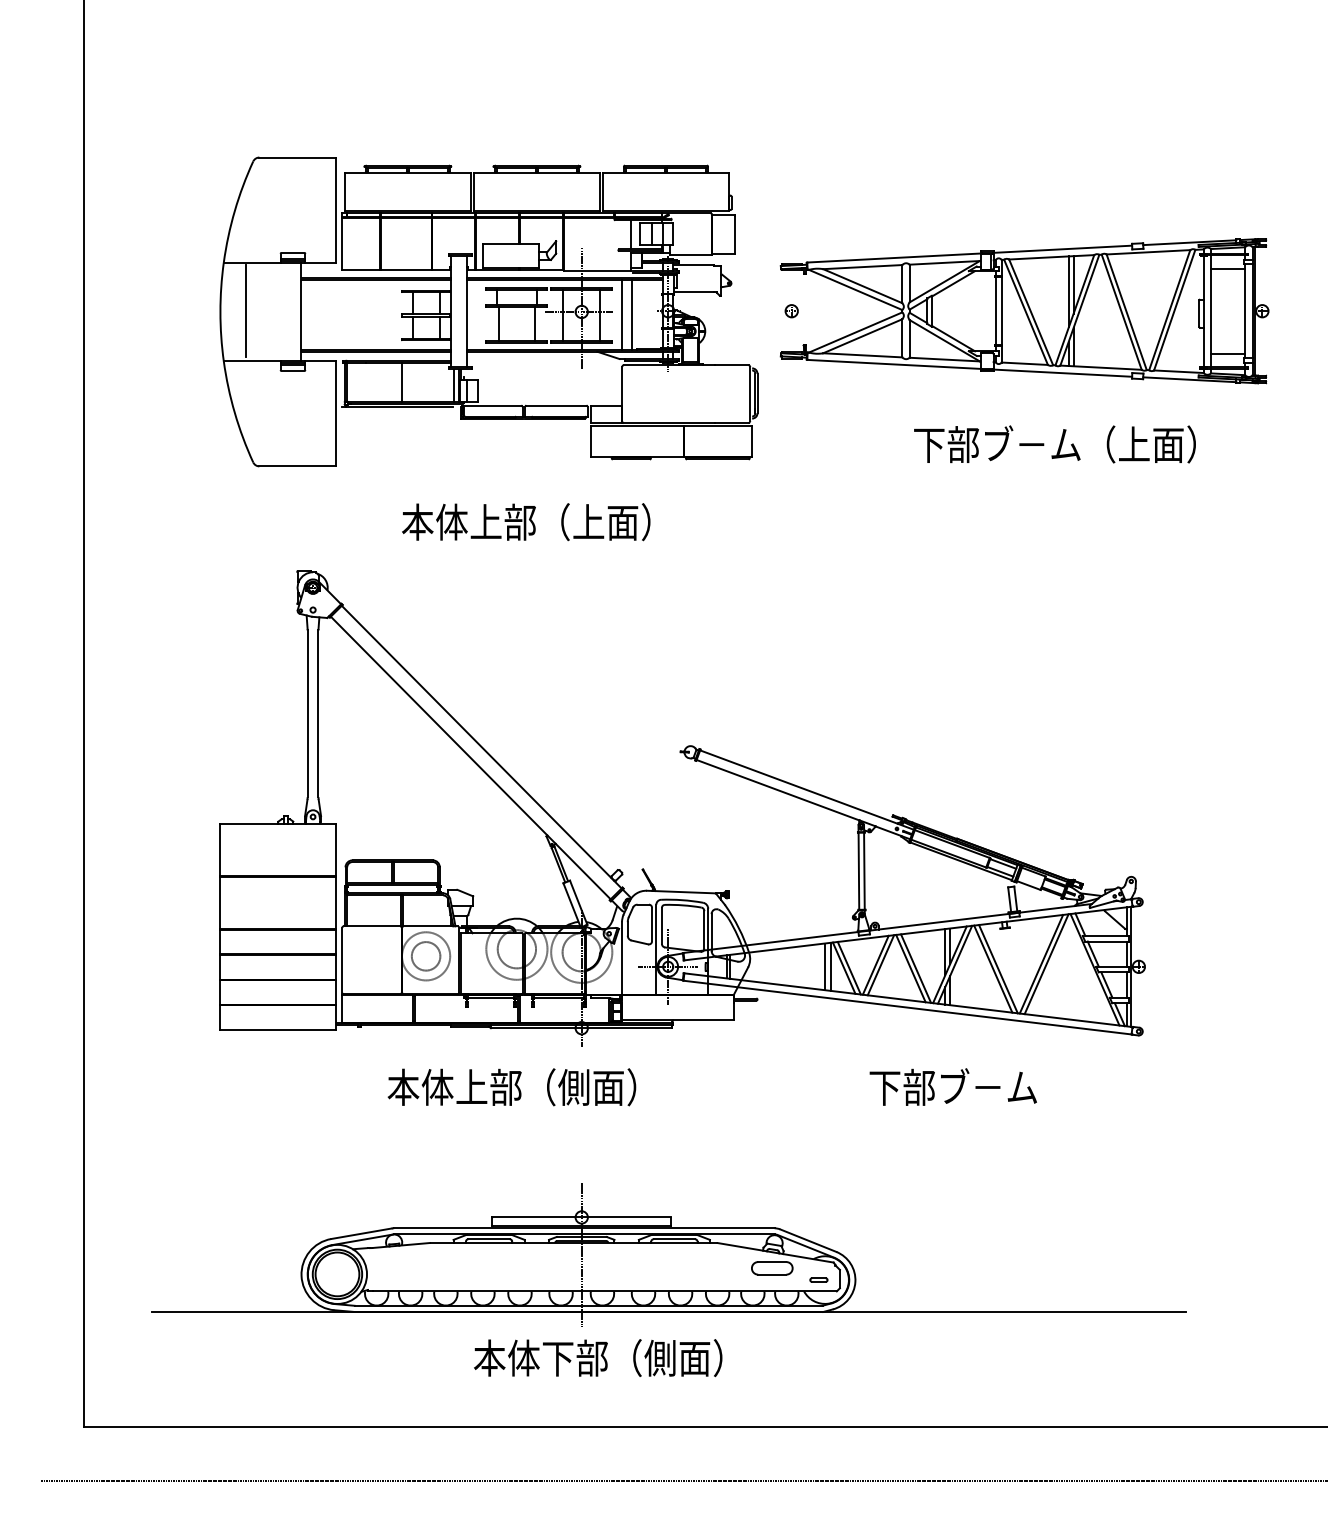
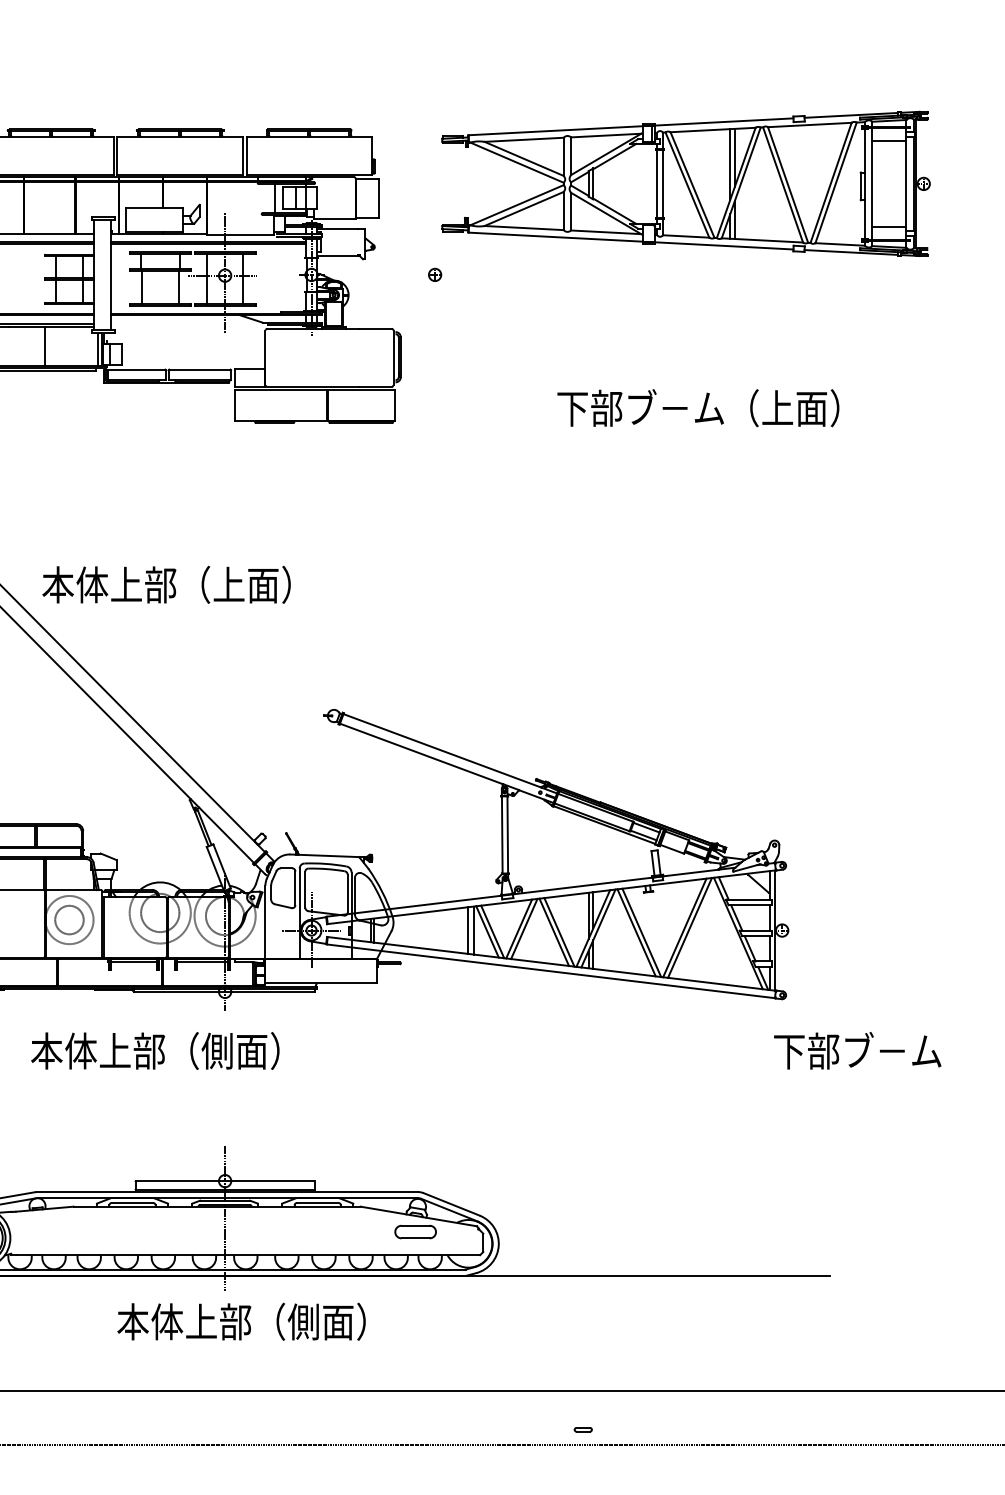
part: (1024, 311) -> (685, 184), moved
line: (621, 315) -> (264, 279), removed
line: (631, 315) -> (274, 279), removed
text: (526, 522) -> (166, 585), moved
text: (952, 1086) -> (856, 1050), moved
part: (818, 1279) -> (582, 1429), moved
text: (557, 1358) -> (200, 1322), 本体下部（側面） -> 本体上部（側面）

